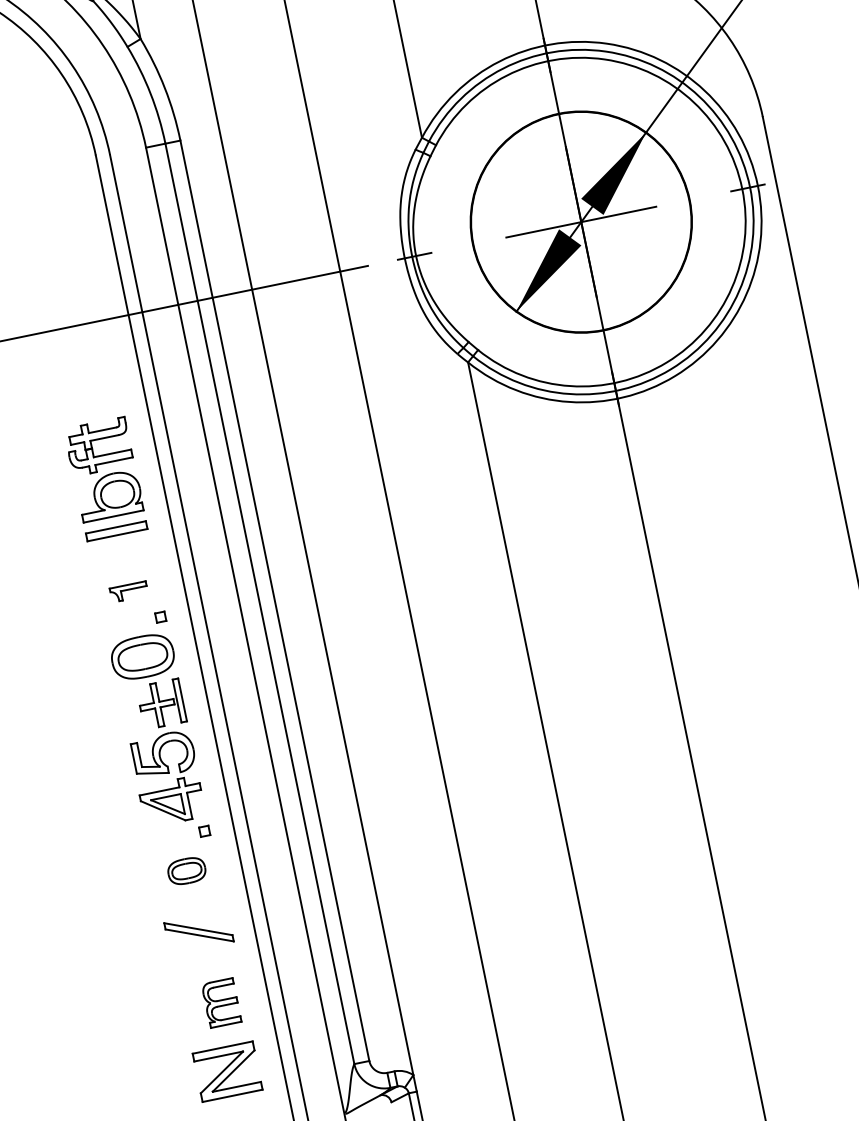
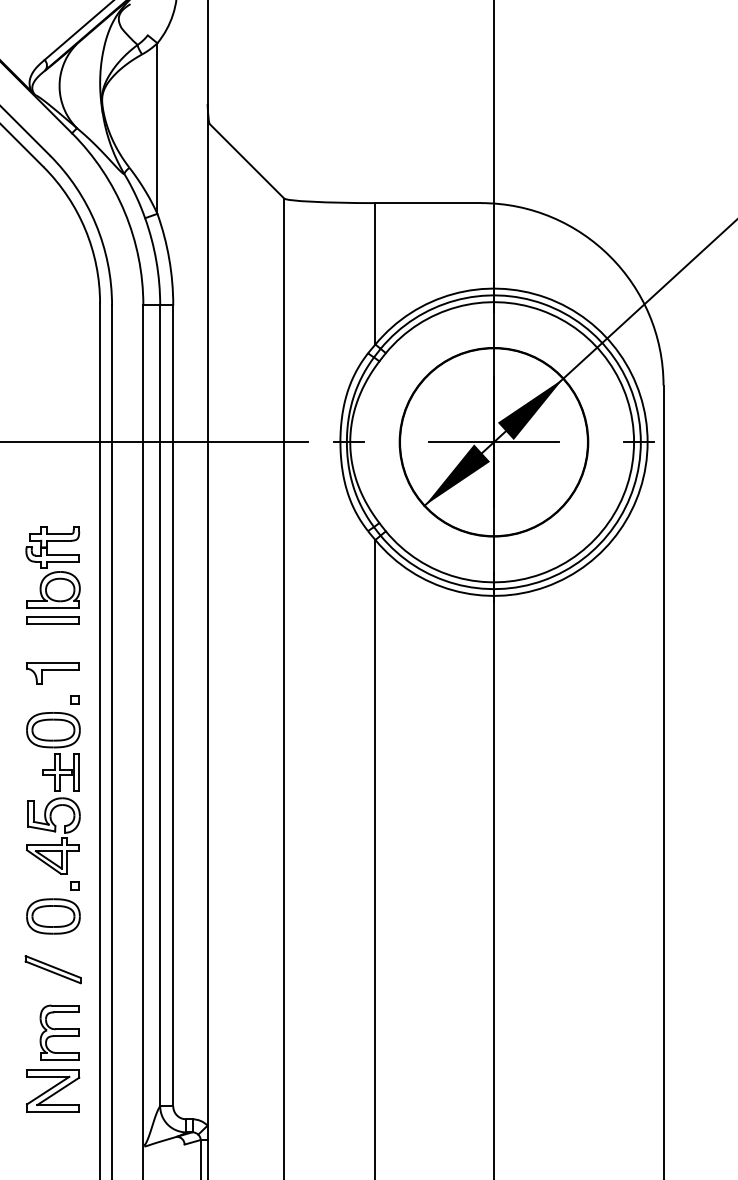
part: (128, 592) -> (52, 673), size x1.67
part: (186, 871) -> (53, 916), size x1.67
part: (221, 1003) -> (59, 1032), size x1.43

